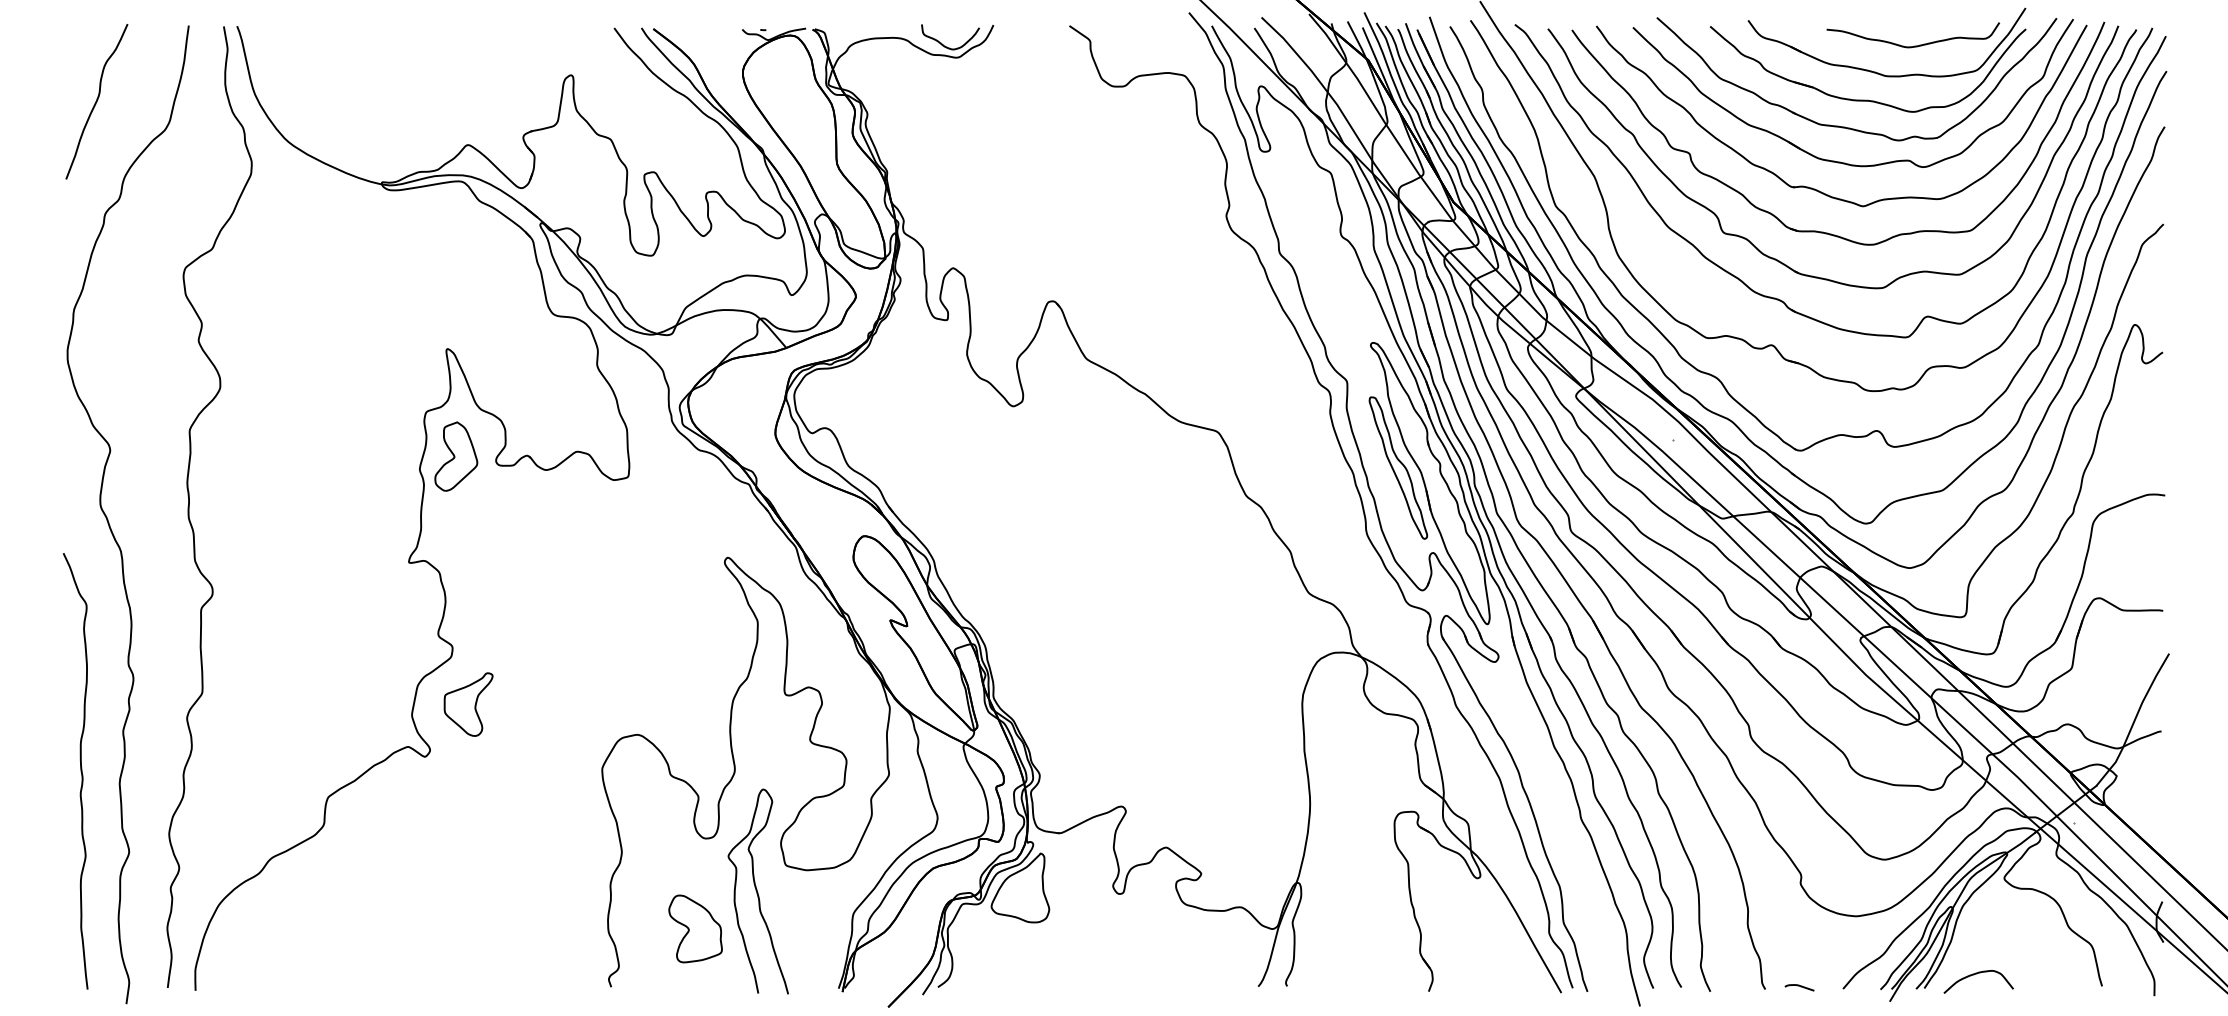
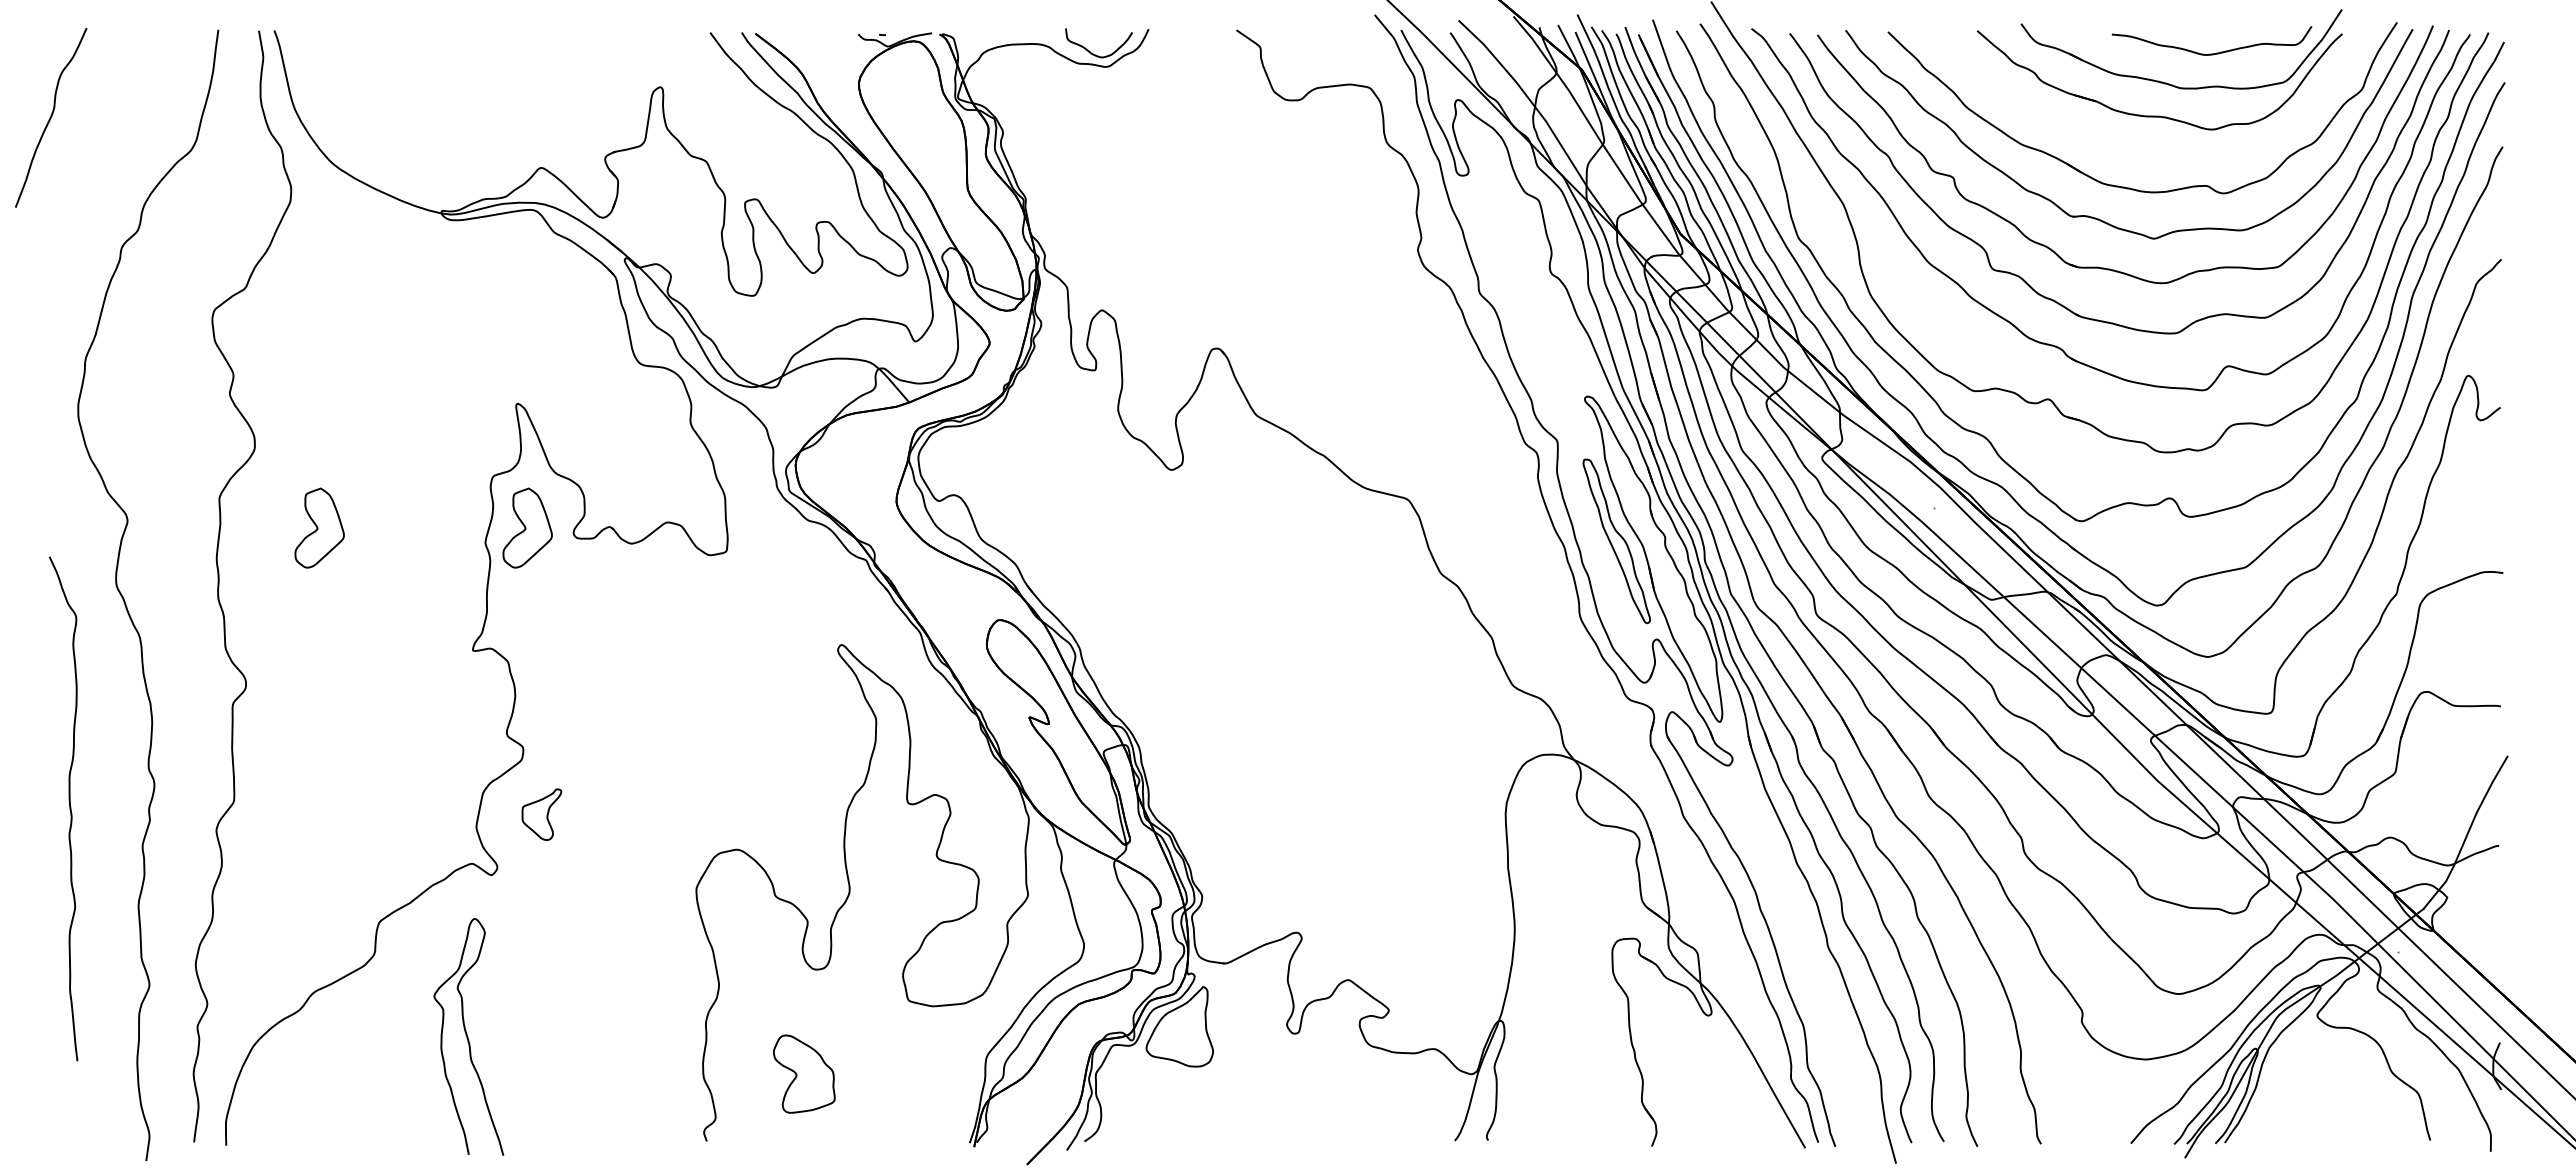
curve: (97, 101) -> (51, 117), moved
part: (1848, 127) -> (2137, 147), removed
part: (276, 456) -> (319, 527), added
part: (468, 704) -> (541, 814), size x0.7
curve: (80, 770) -> (69, 808), moved
curve: (758, 891) -> (468, 1036), moved
curve: (1975, 975) -> (2283, 1127), removed
curve: (1800, 987) -> (2081, 1141), removed

